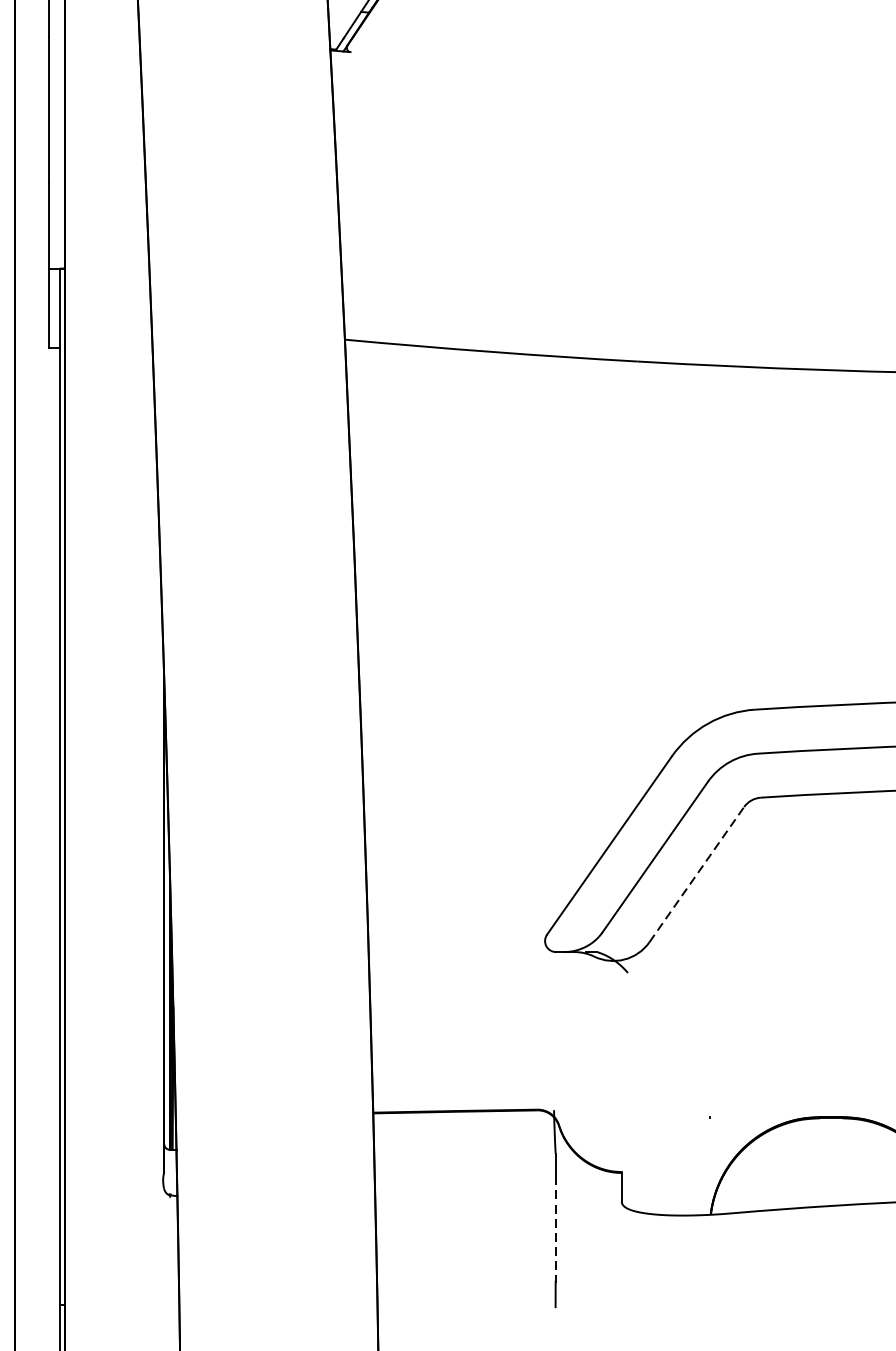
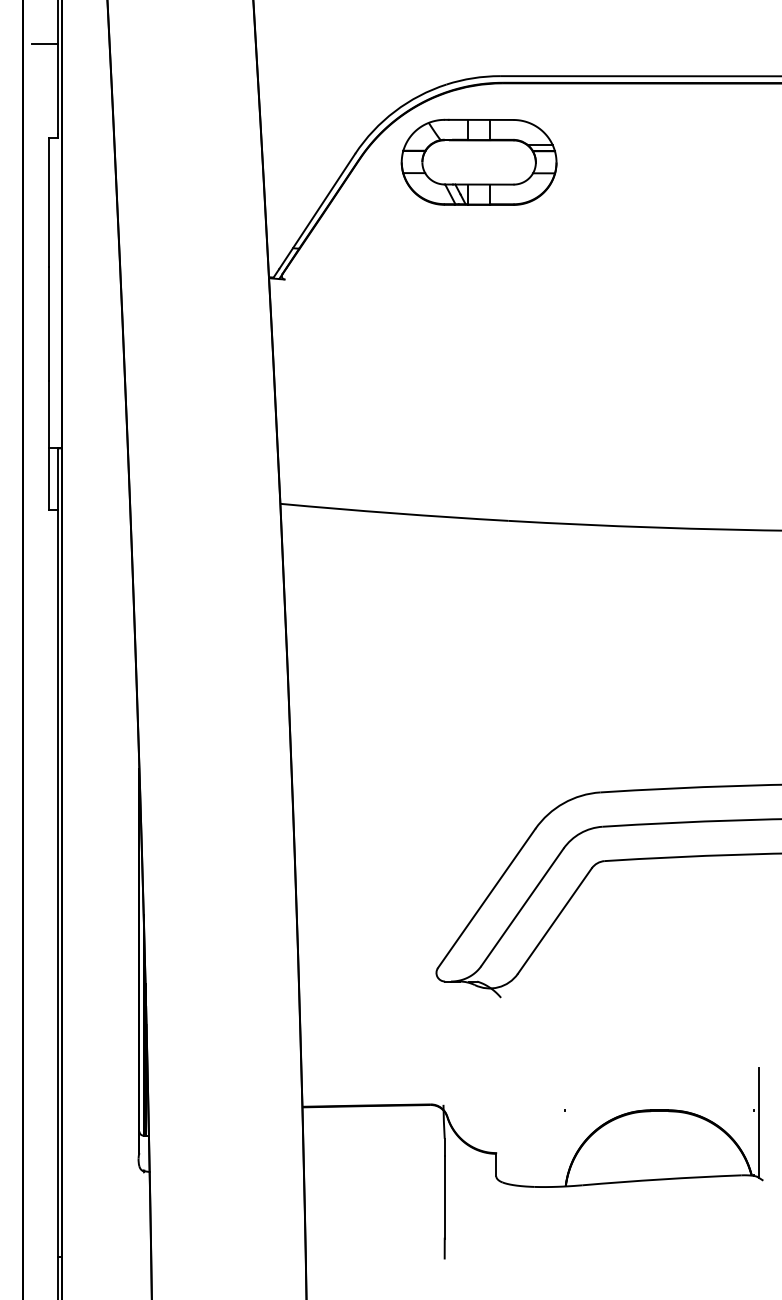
line: (697, 873) -> (555, 920), dashed -> solid
line: (555, 1230) -> (444, 1198), dashed -> solid

